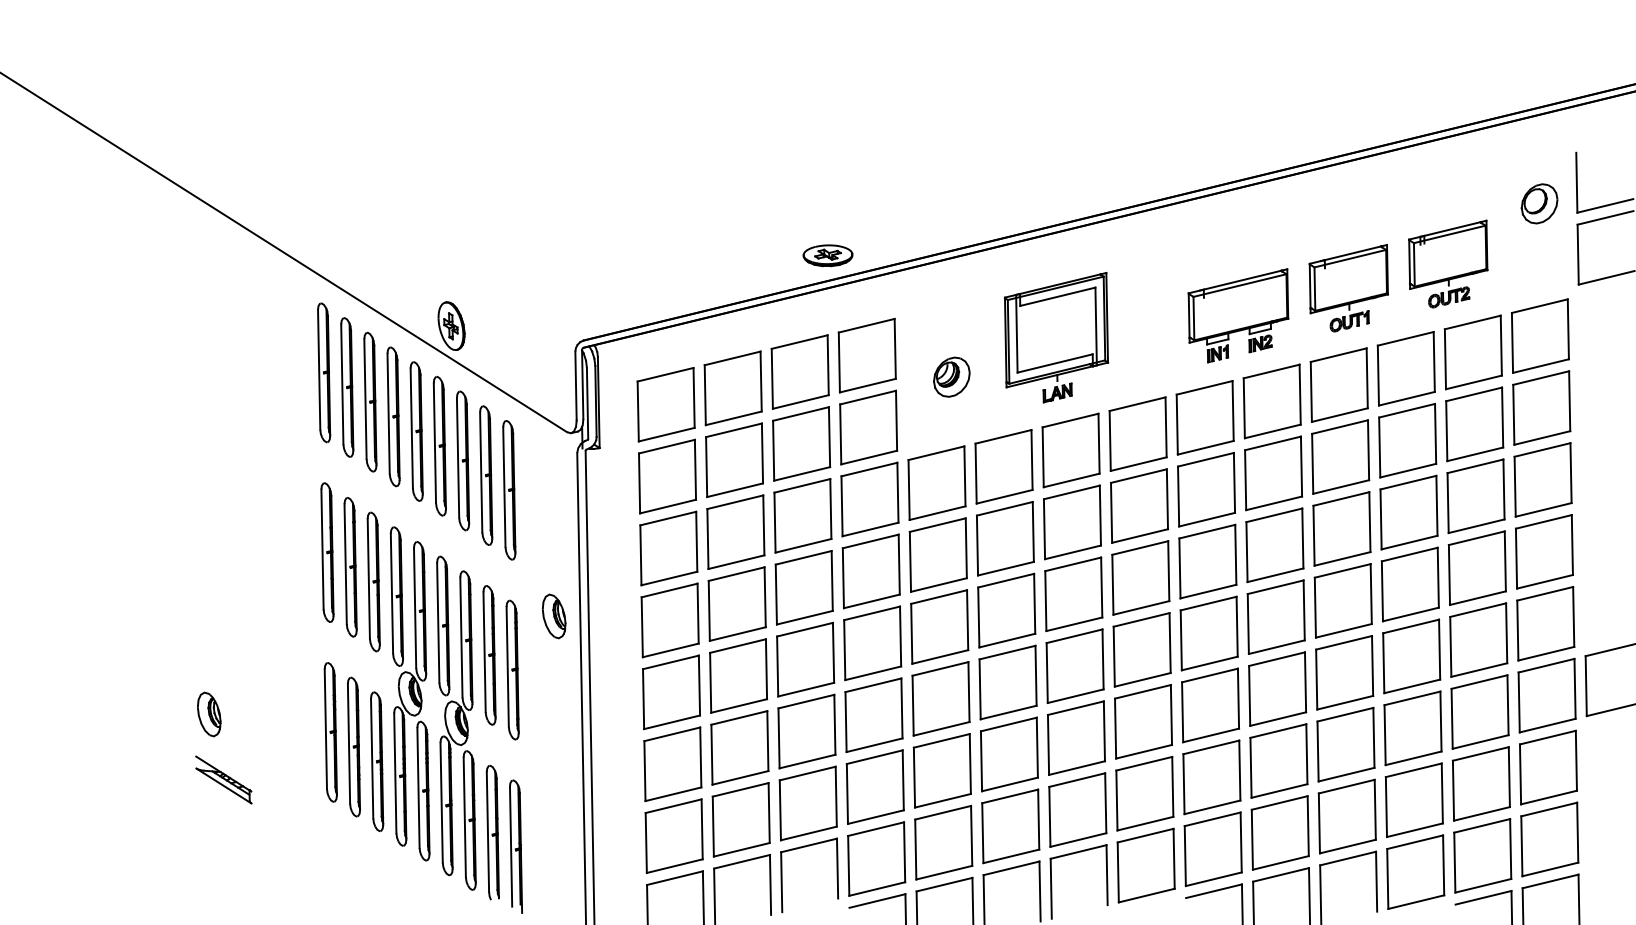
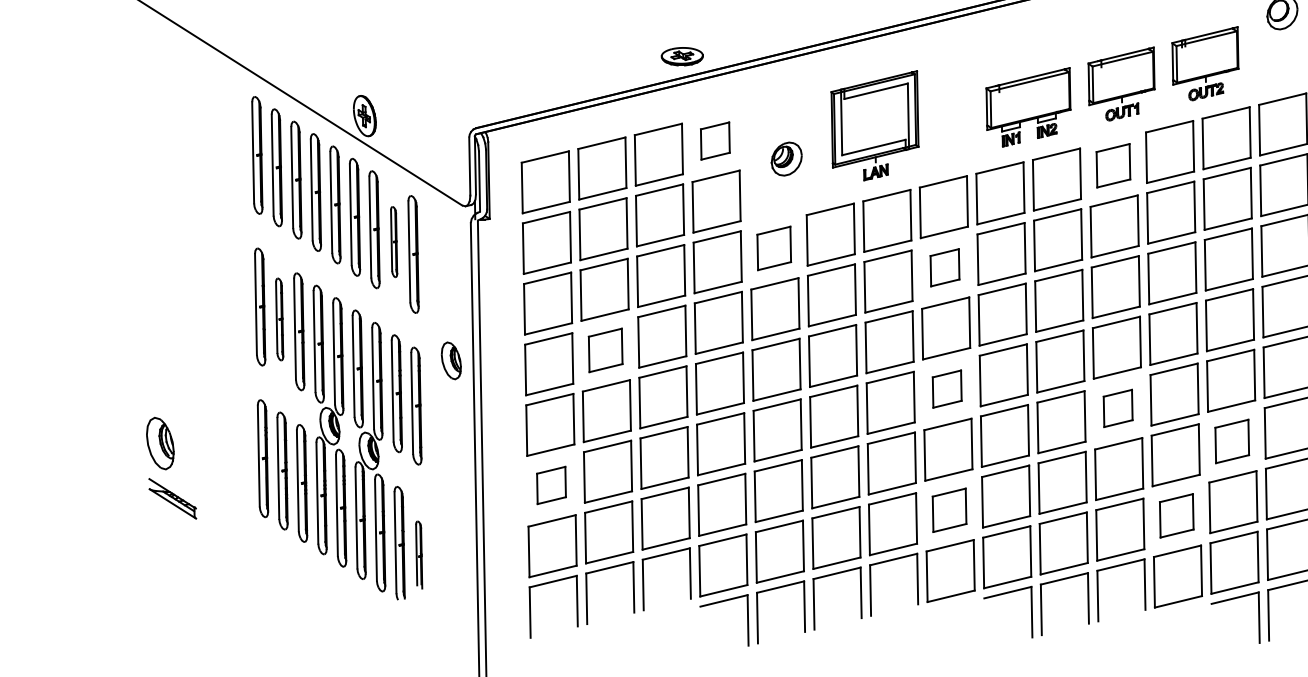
part: (866, 355) -> (714, 140), size x0.6
part: (1338, 384) -> (1112, 165), size x0.7
part: (486, 475) -> (394, 242), size x0.6
part: (936, 482) -> (773, 247), size x0.7
part: (1139, 505) -> (945, 267), size x0.6
part: (350, 567) -> (279, 319), size x0.7
part: (736, 603) -> (605, 349), size x0.7
part: (1141, 649) -> (946, 388), size x0.6
part: (1344, 672) -> (1117, 408), size x0.6
part: (1479, 711) -> (1231, 441), size x0.7
part: (209, 714) -> (160, 443), size x1.4
part: (672, 763) -> (551, 484), size x0.6
part: (1144, 793) -> (949, 510), size x0.7
part: (1413, 799) -> (1176, 515), size x0.7
part: (515, 846) -> (418, 554), size x0.6

